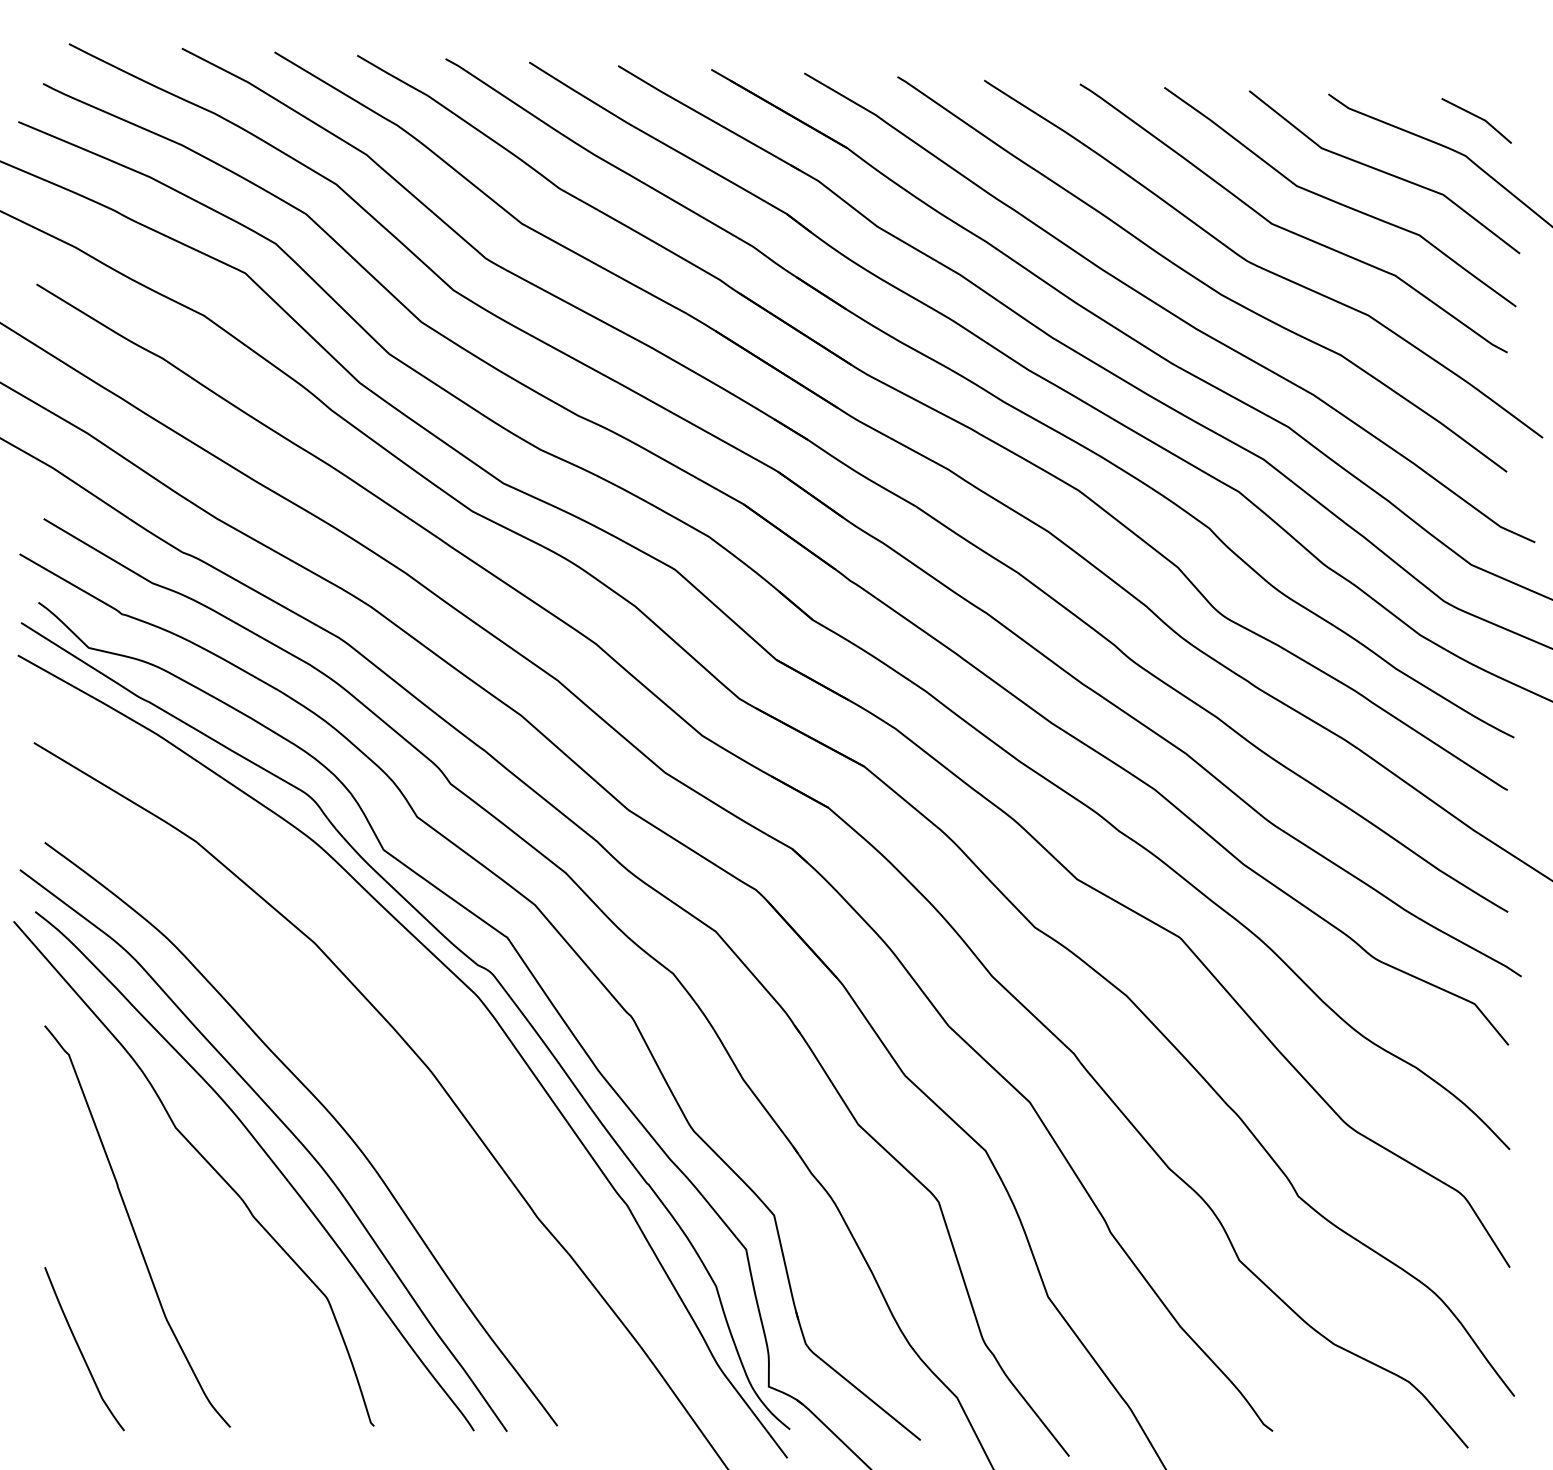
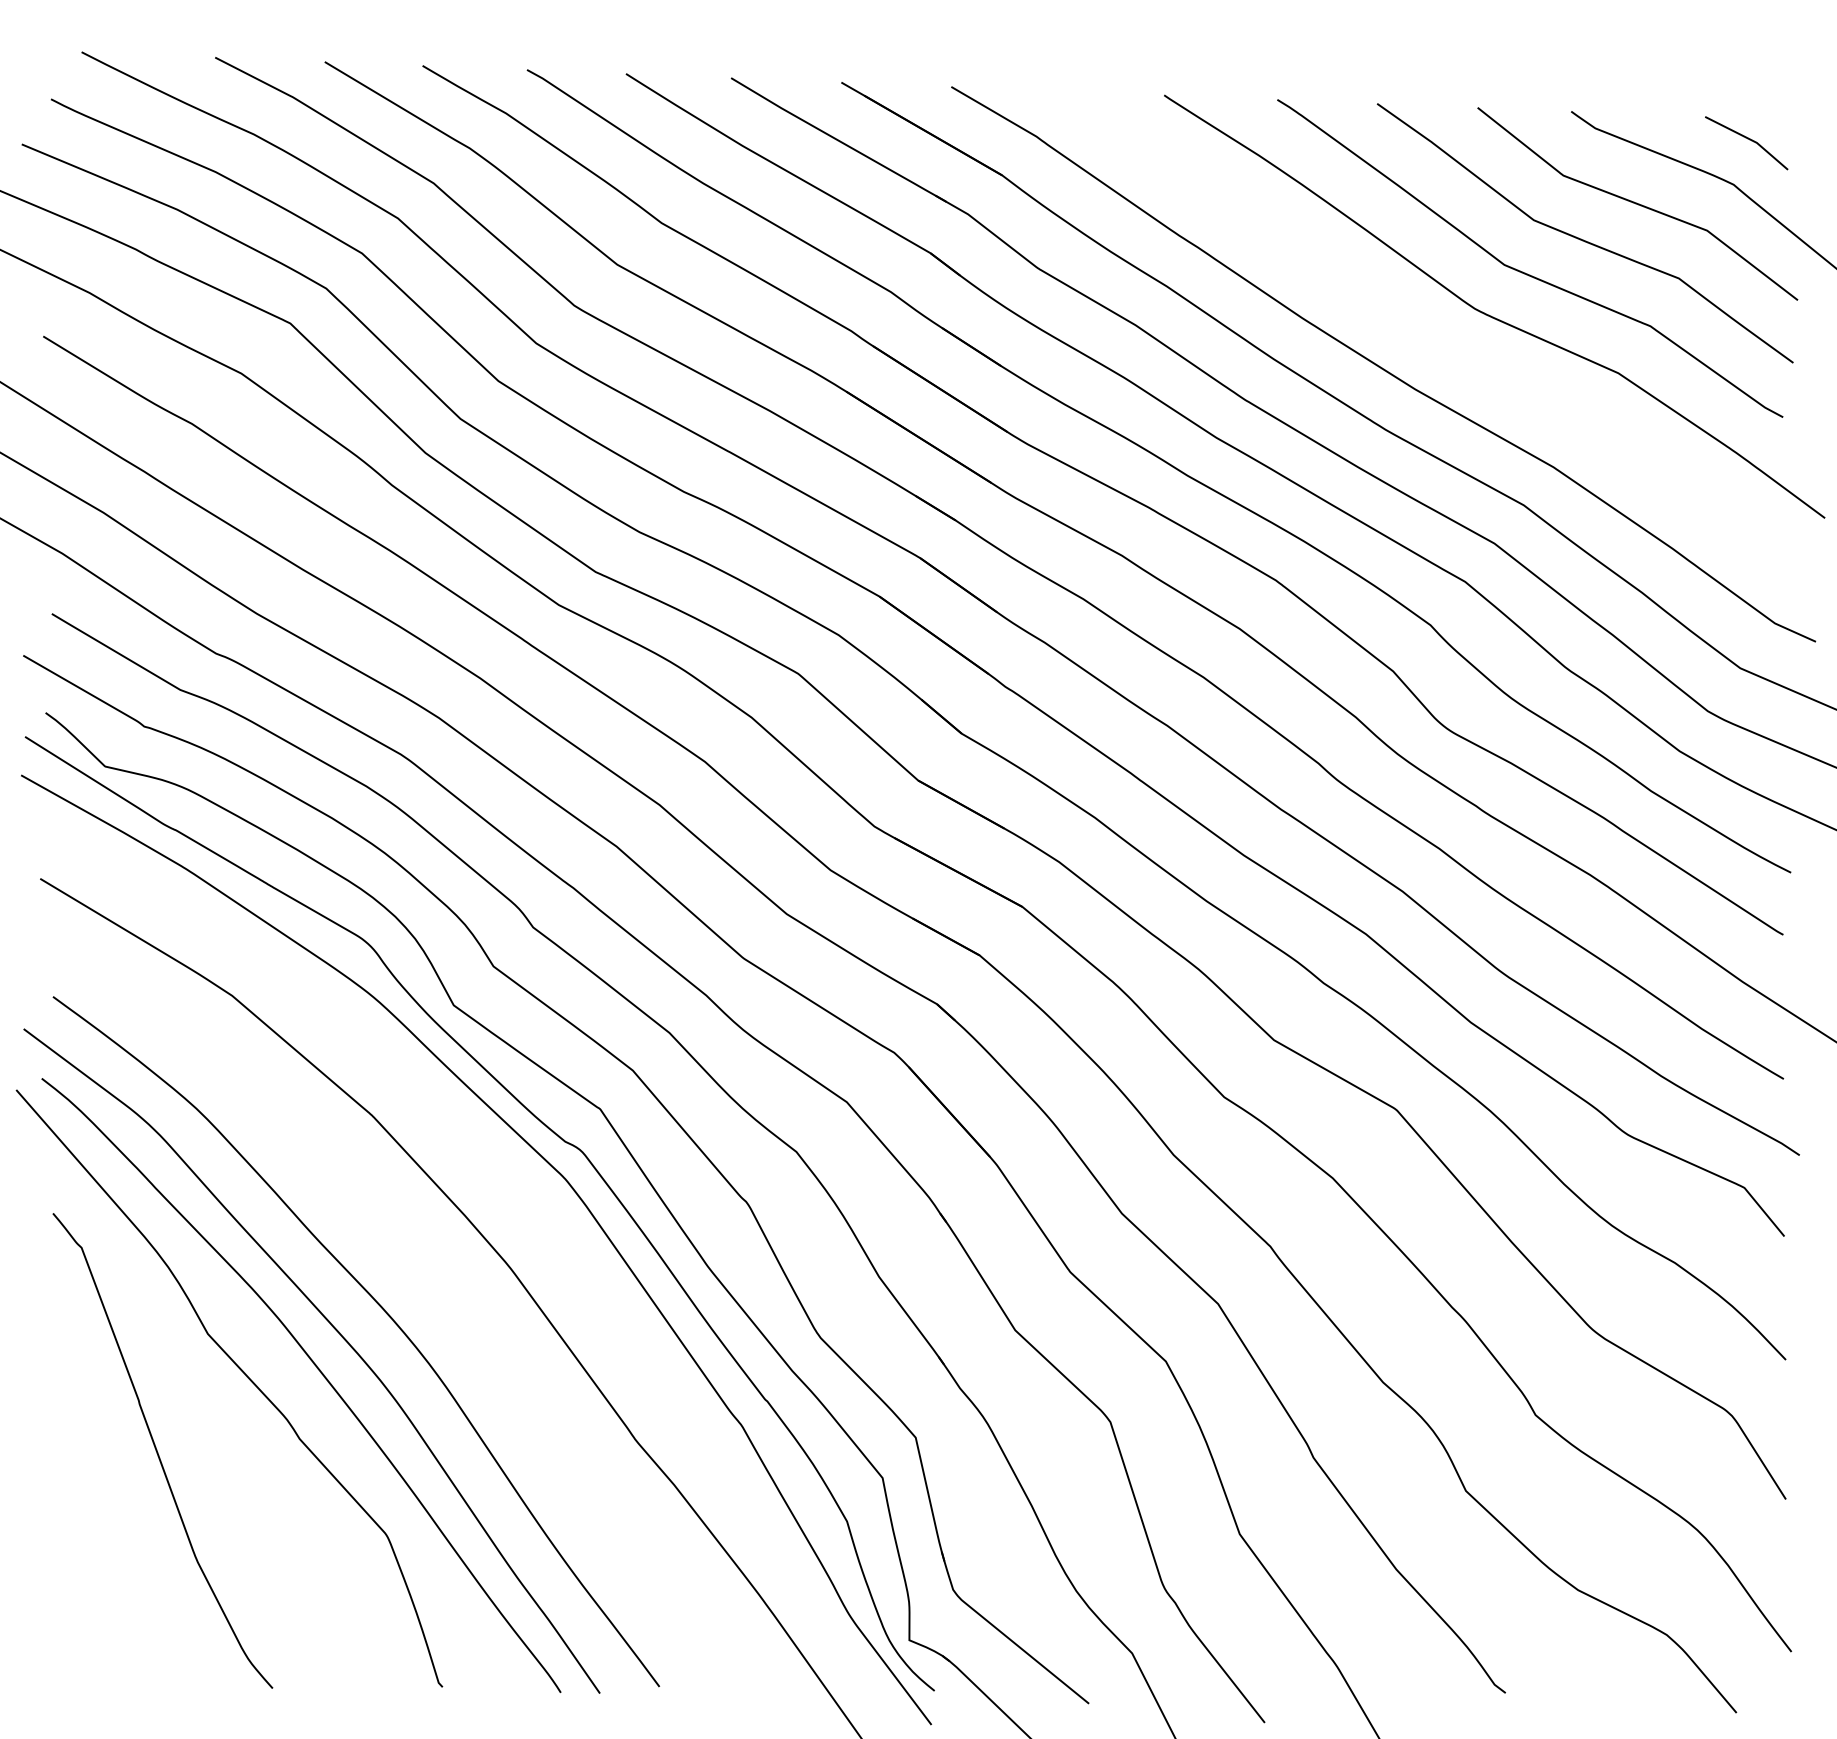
curve: (1199, 279) -> (1418, 330), removed
curve: (80, 1348) -> (95, 1595), removed

